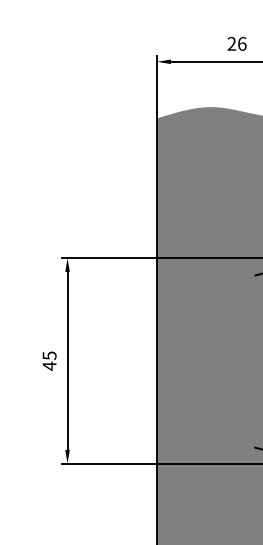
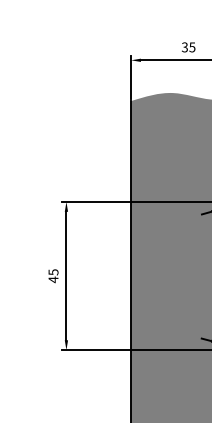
text: (236, 44) -> (188, 47), 26 -> 35

